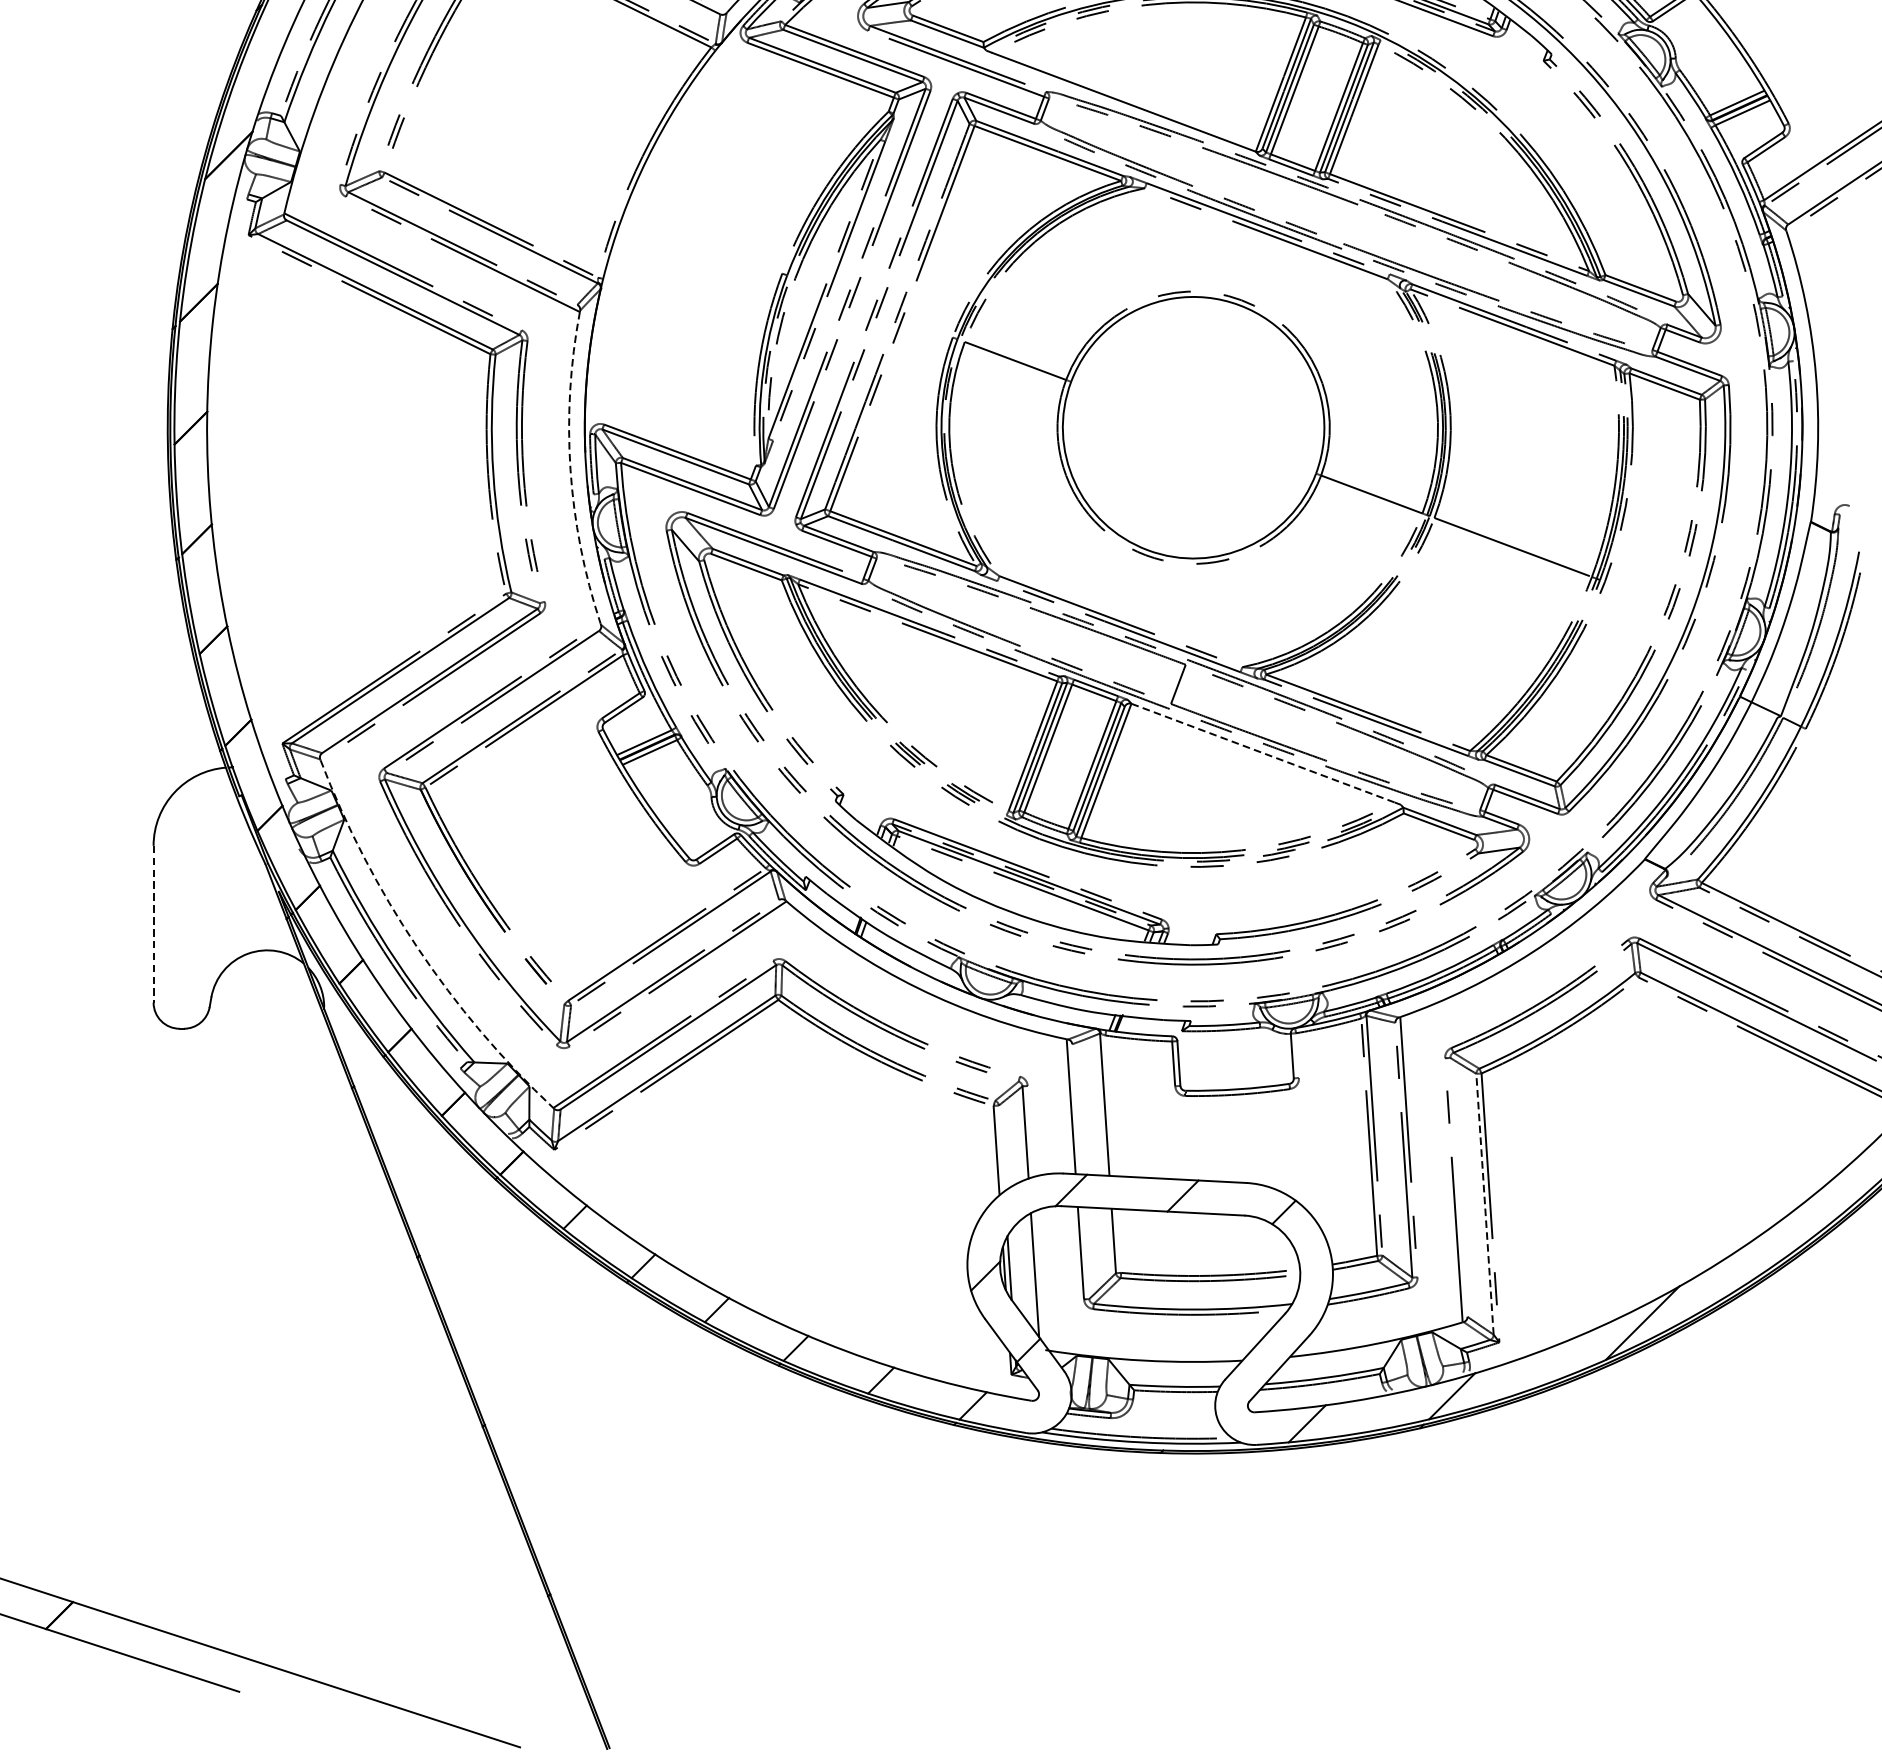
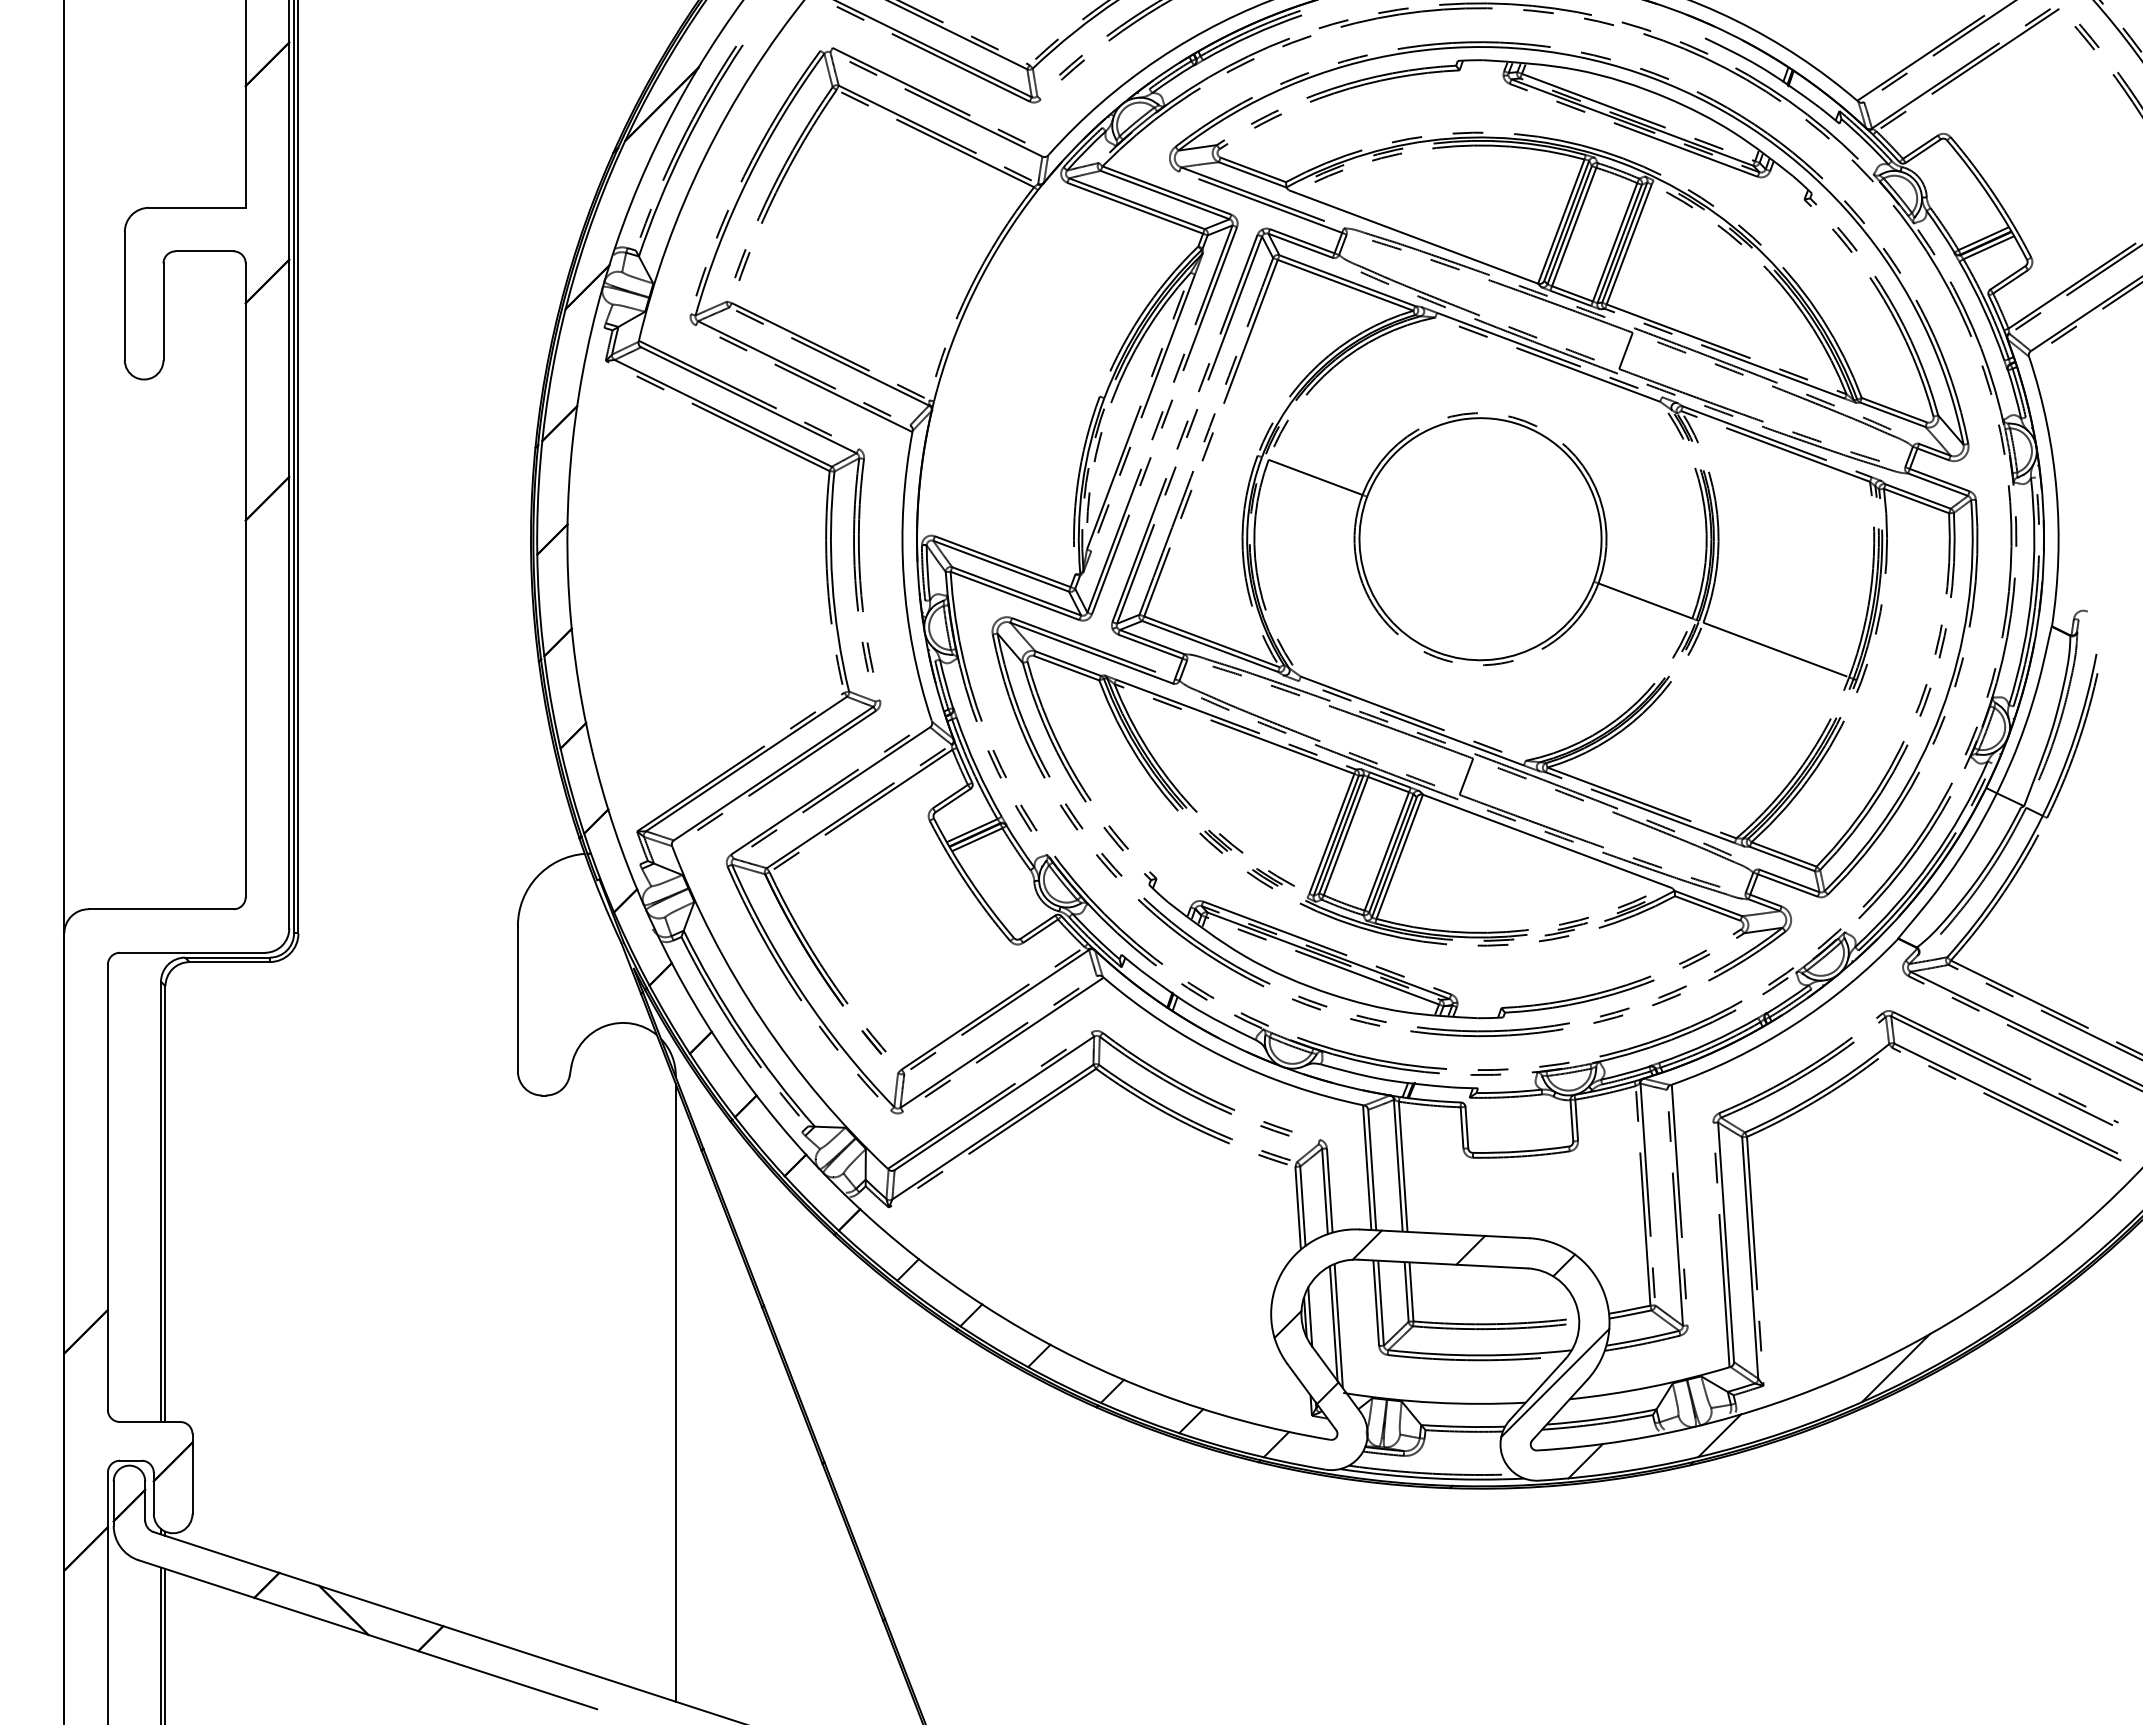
line: (1350, 223) -> (1625, 350), added
arc: (570, 469) -> (903, 577), dashed -> solid
line: (1263, 753) -> (1545, 840), dashed -> solid
line: (153, 923) -> (517, 998), dashed -> solid
arc: (416, 947) -> (761, 1020), dashed -> solid
line: (1297, 1055) -> (1576, 1120), added
line: (1109, 1105) -> (1402, 1166), added
line: (1076, 1108) -> (1372, 1169), added
line: (1030, 1131) -> (1329, 1190), added
line: (1001, 1147) -> (1302, 1205), added
line: (1459, 1187) -> (1726, 1242), added
line: (1485, 1203) -> (1750, 1257), dashed -> solid
line: (1119, 1240) -> (1411, 1291), added
line: (1085, 1252) -> (1380, 1302), added
line: (1040, 1277) -> (1338, 1325), added
line: (1274, 1339) -> (1555, 1383), added
line: (323, 1349) -> (675, 1392), added

